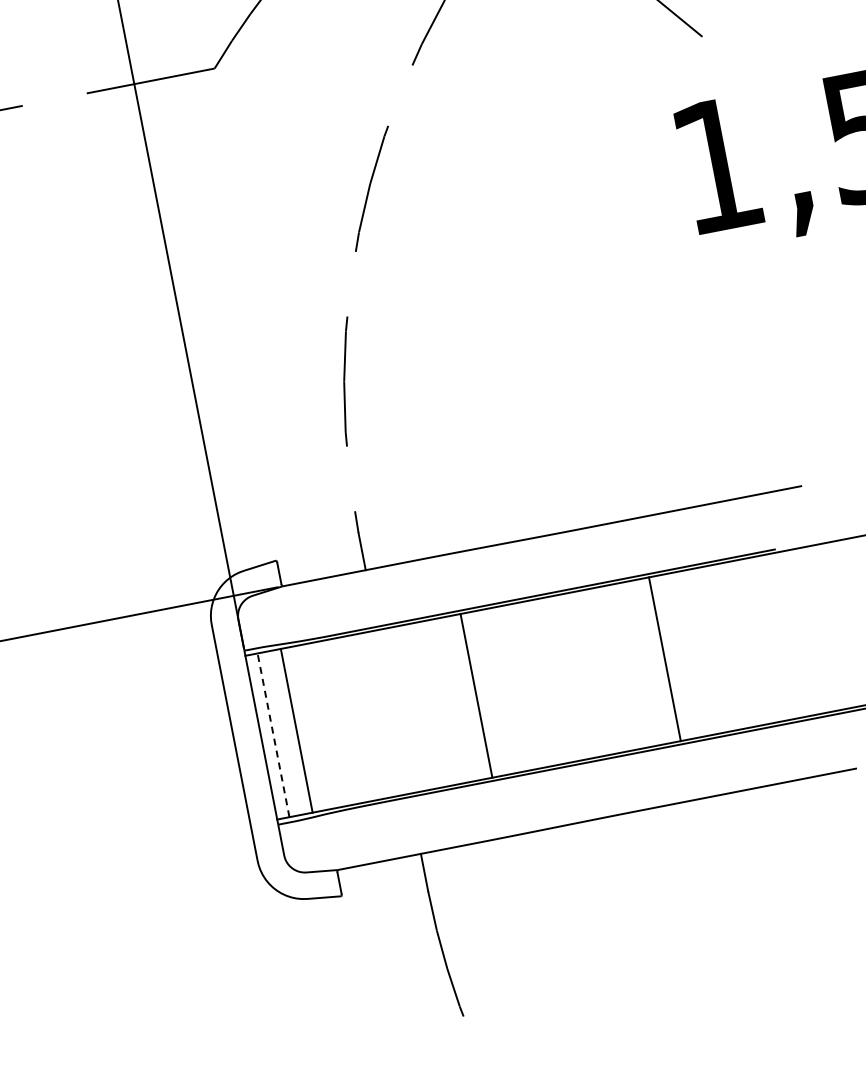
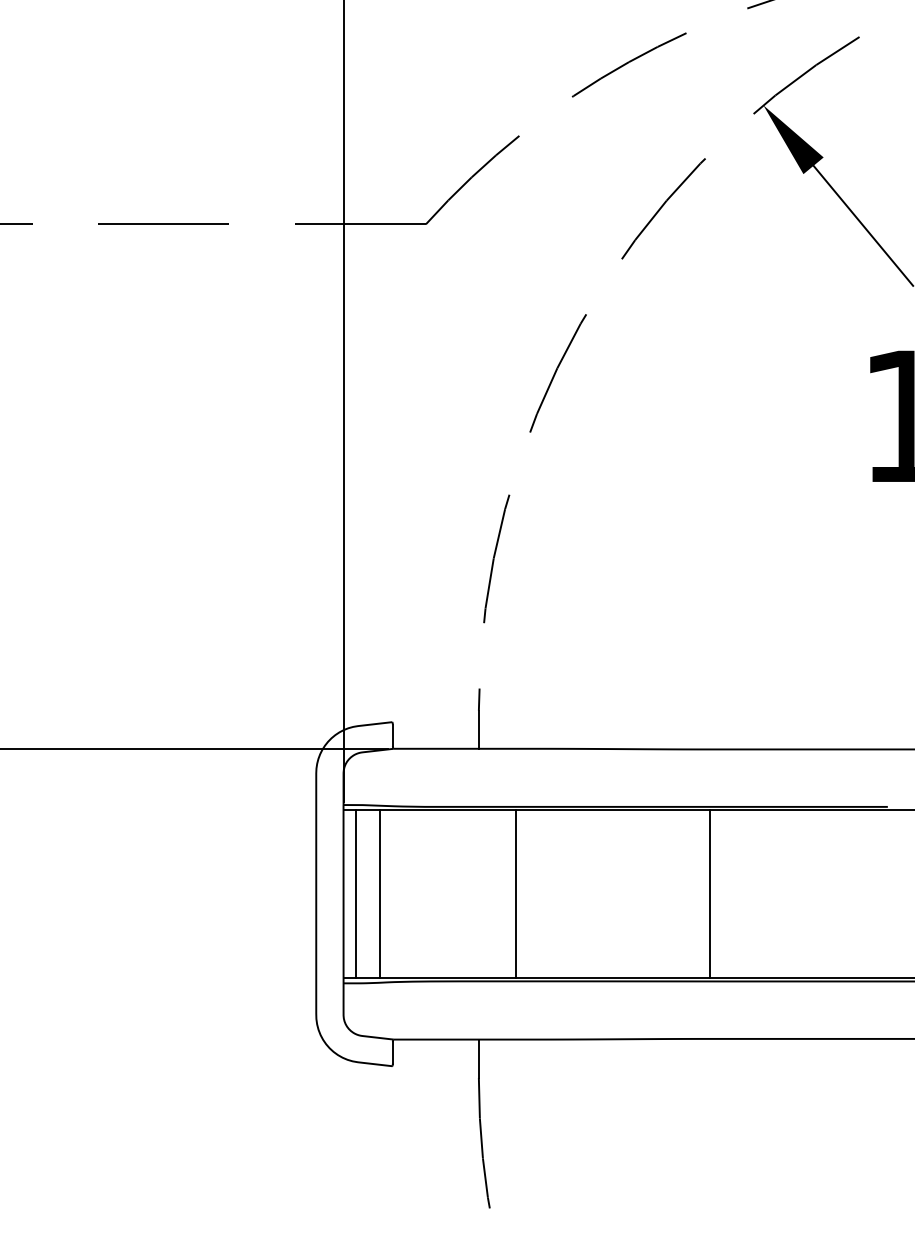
line: (665, 659) -> (710, 894), moved
line: (476, 696) -> (516, 894), moved
line: (274, 735) -> (356, 894), dashed -> solid

